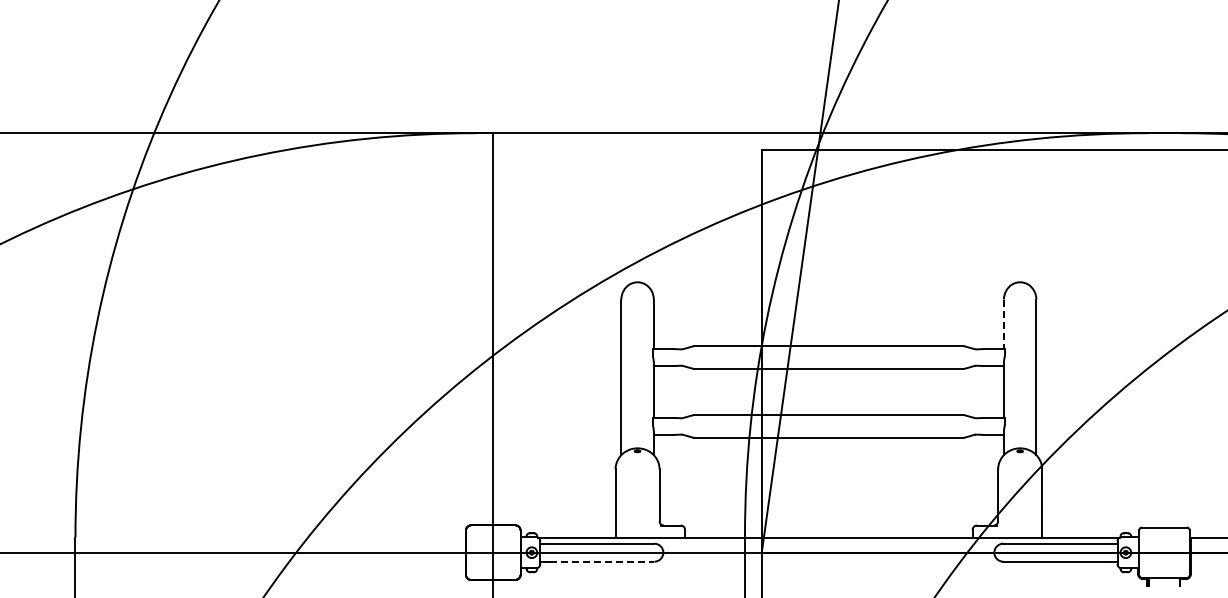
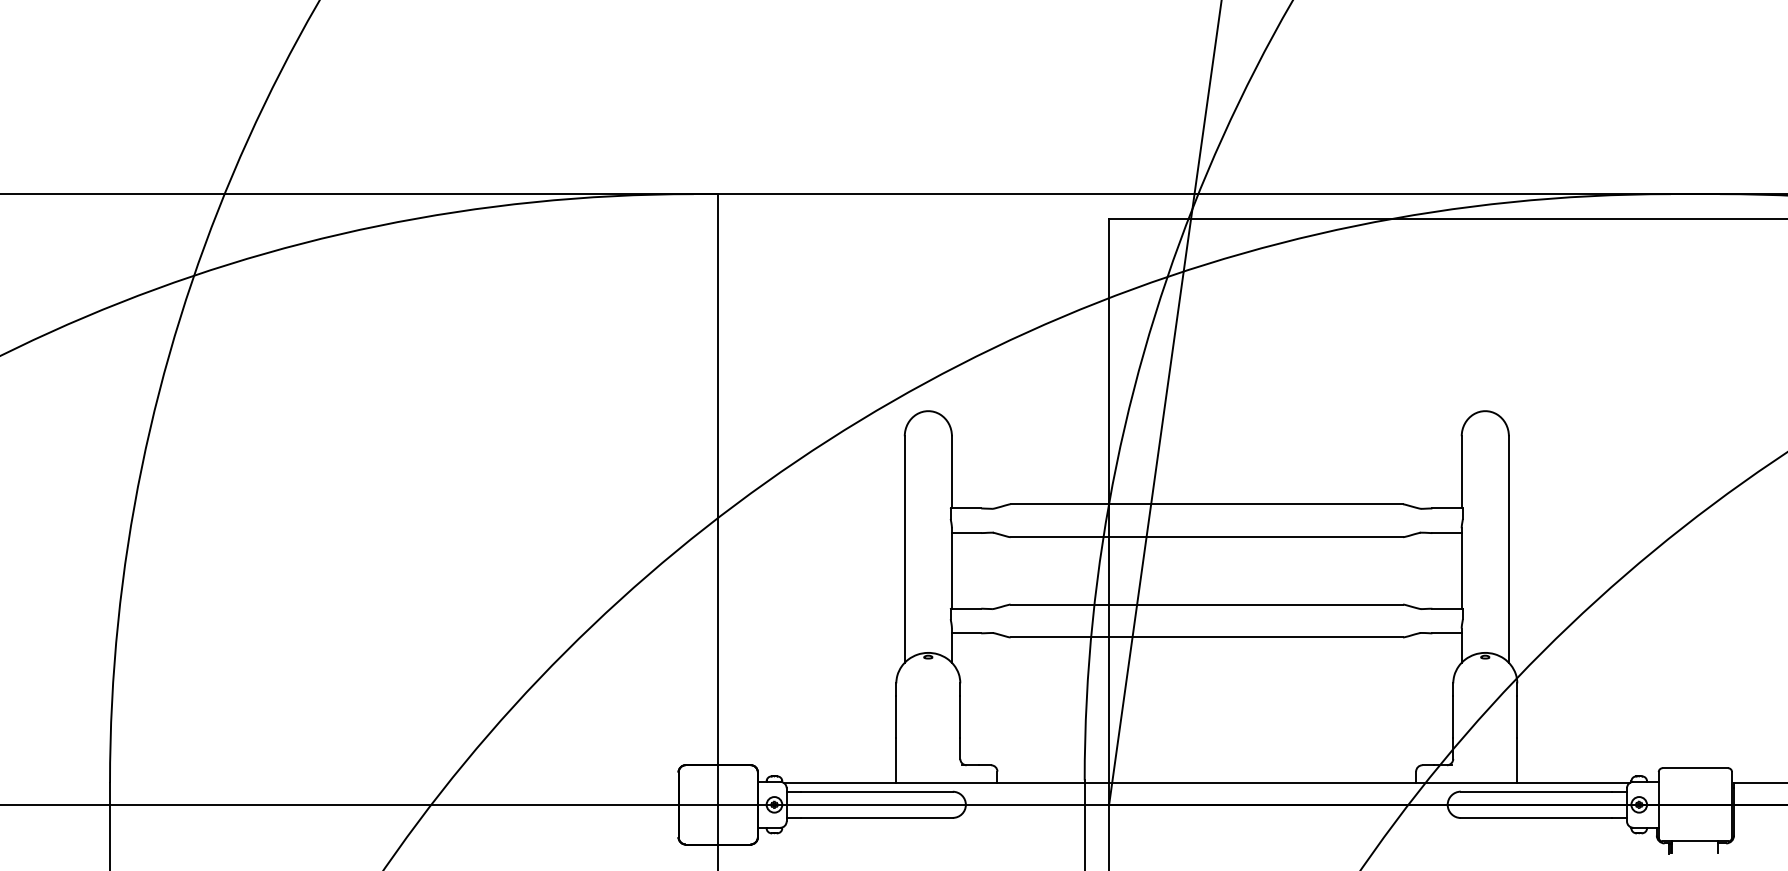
line: (1003, 324) -> (1461, 472), dashed -> solid
line: (602, 561) -> (877, 817), dashed -> solid

